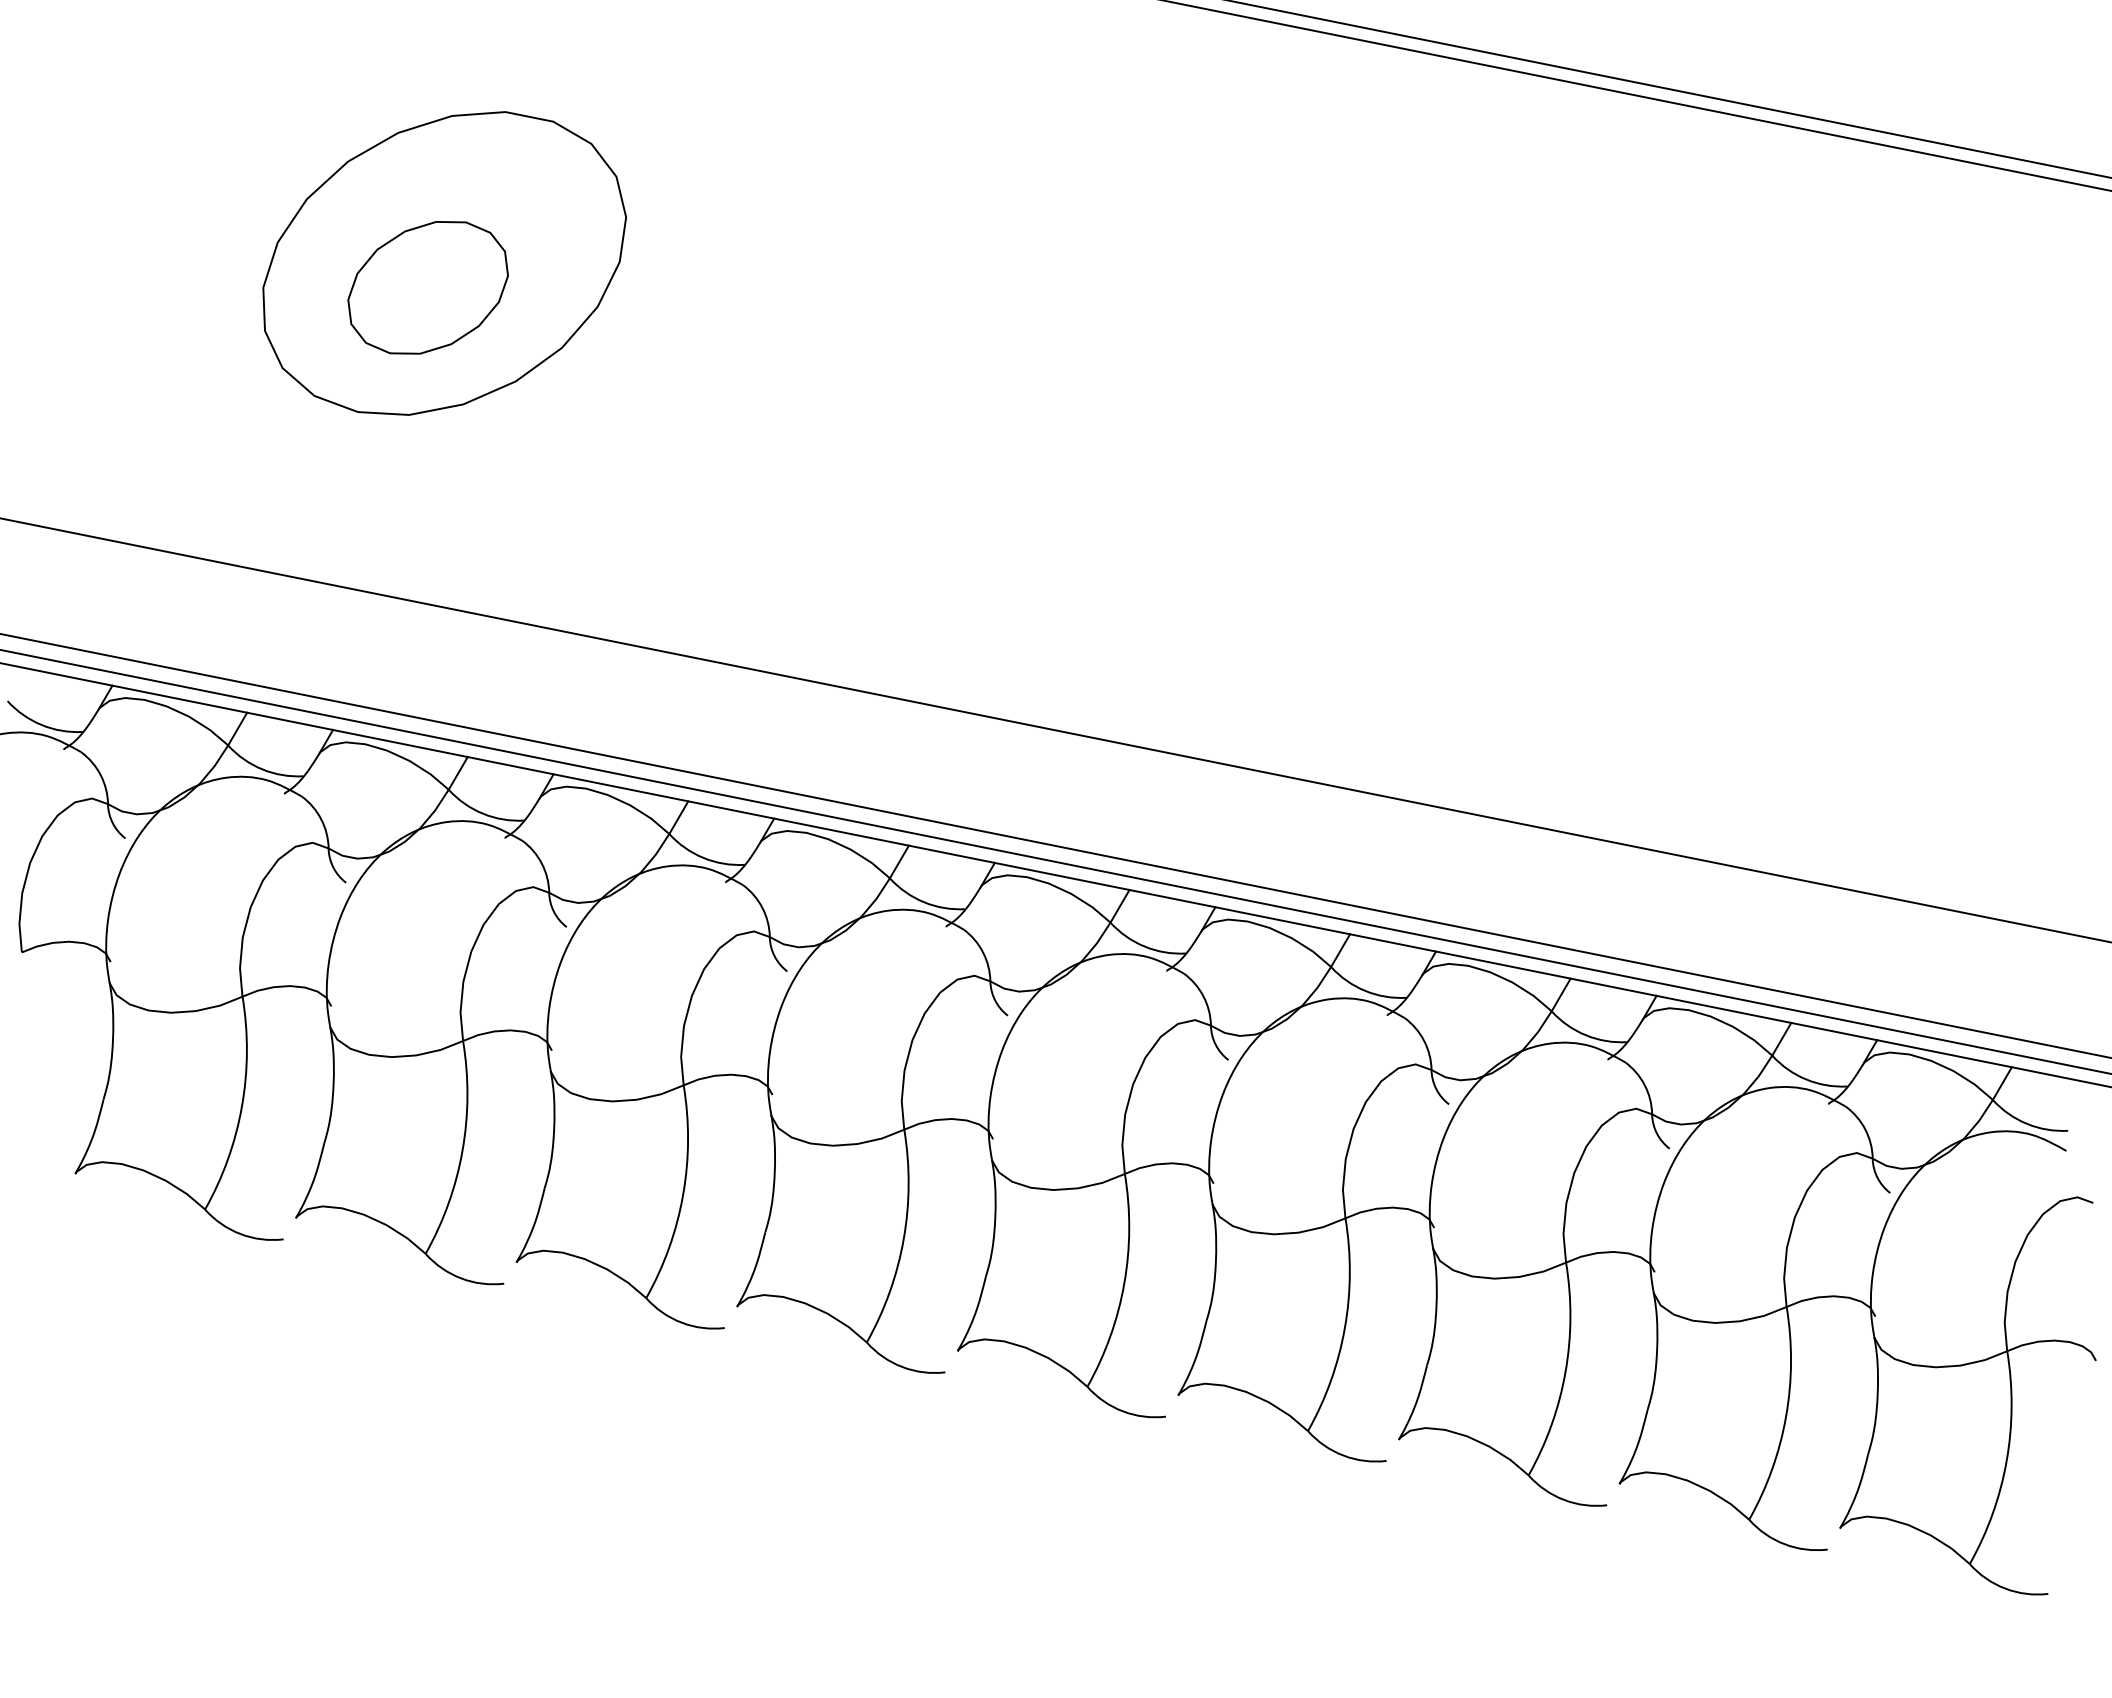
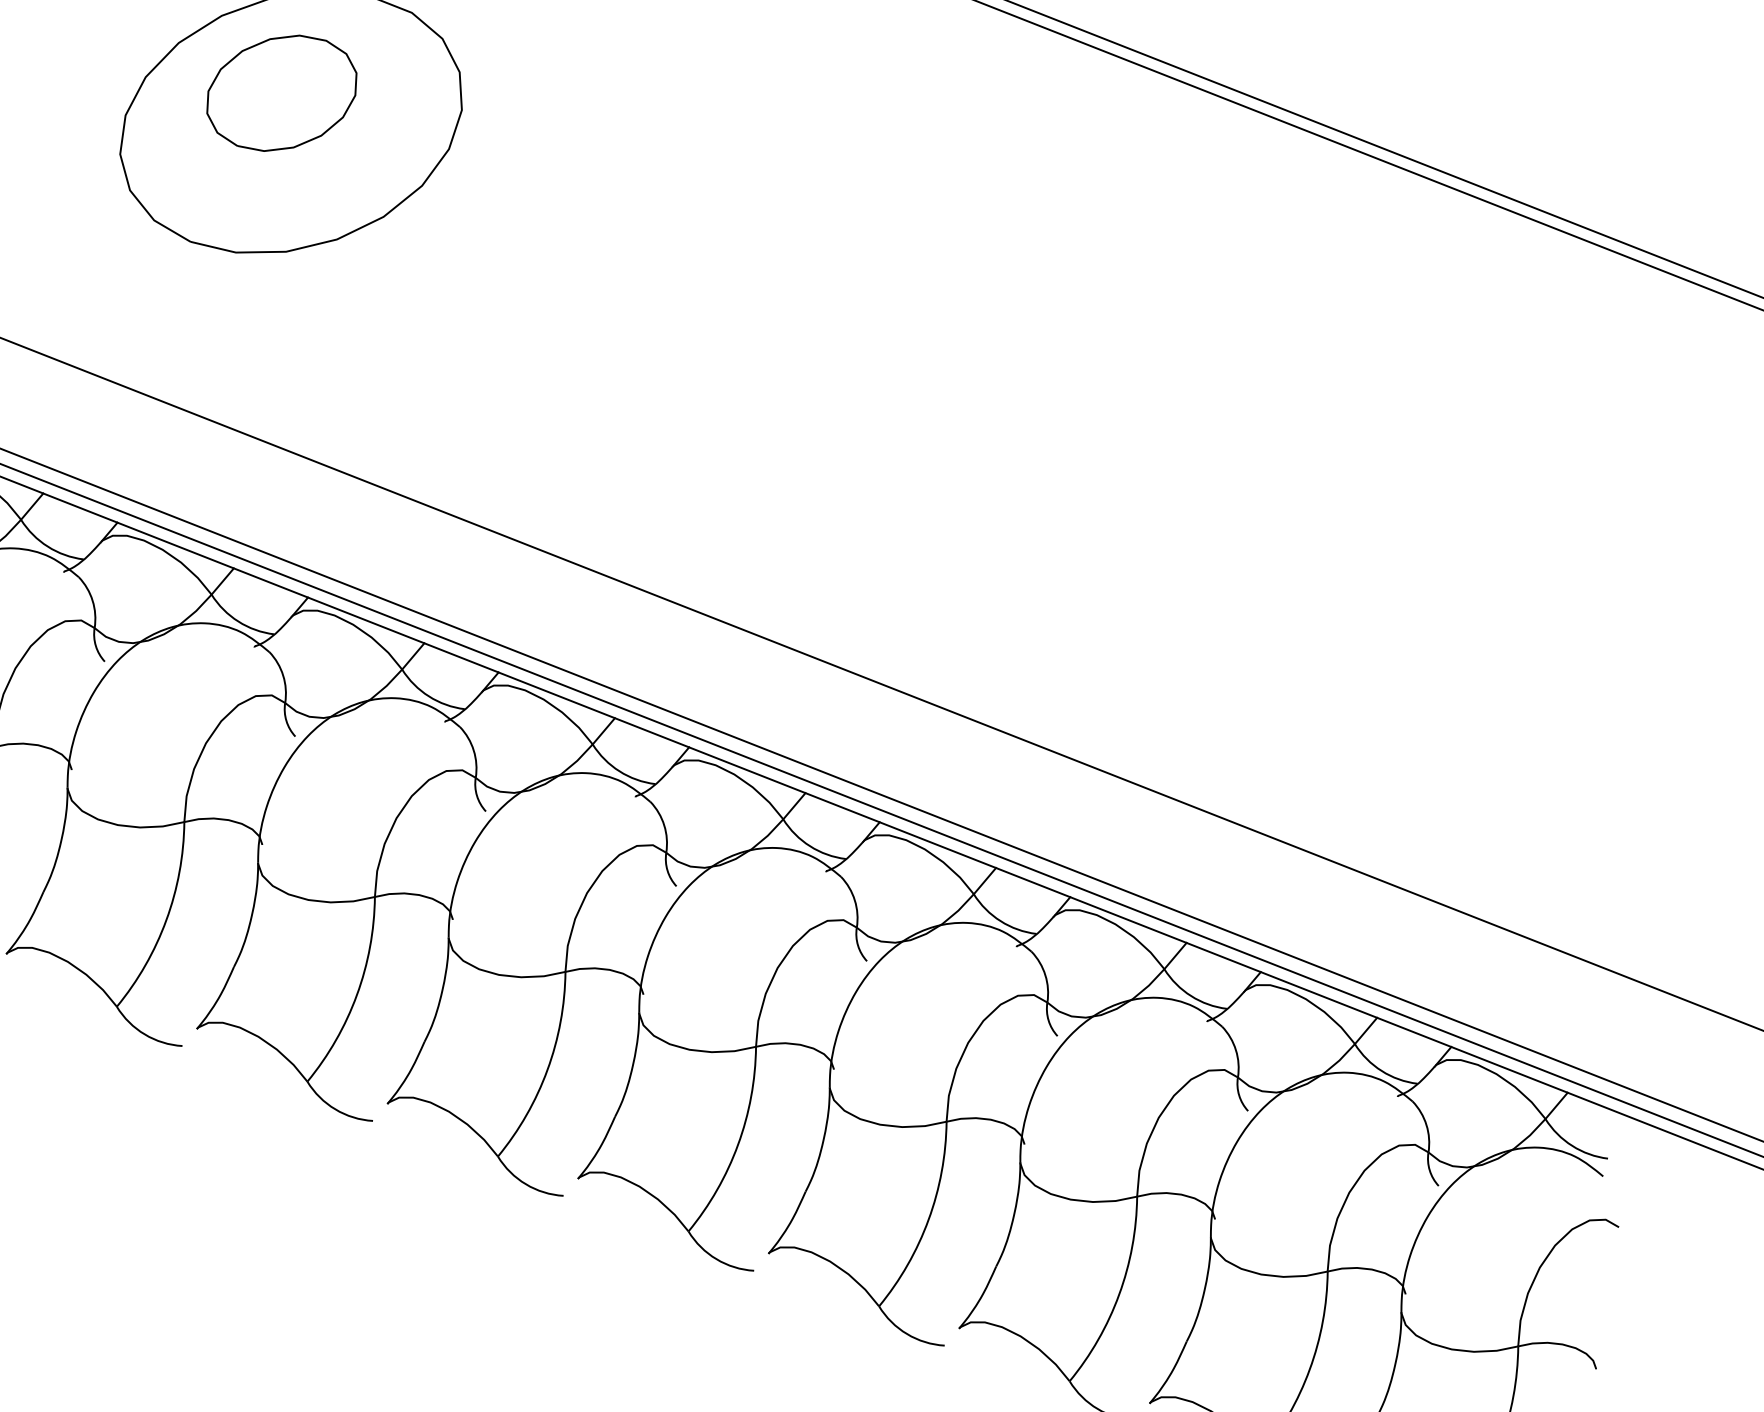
part: (427, 287) -> (281, 92), moved

